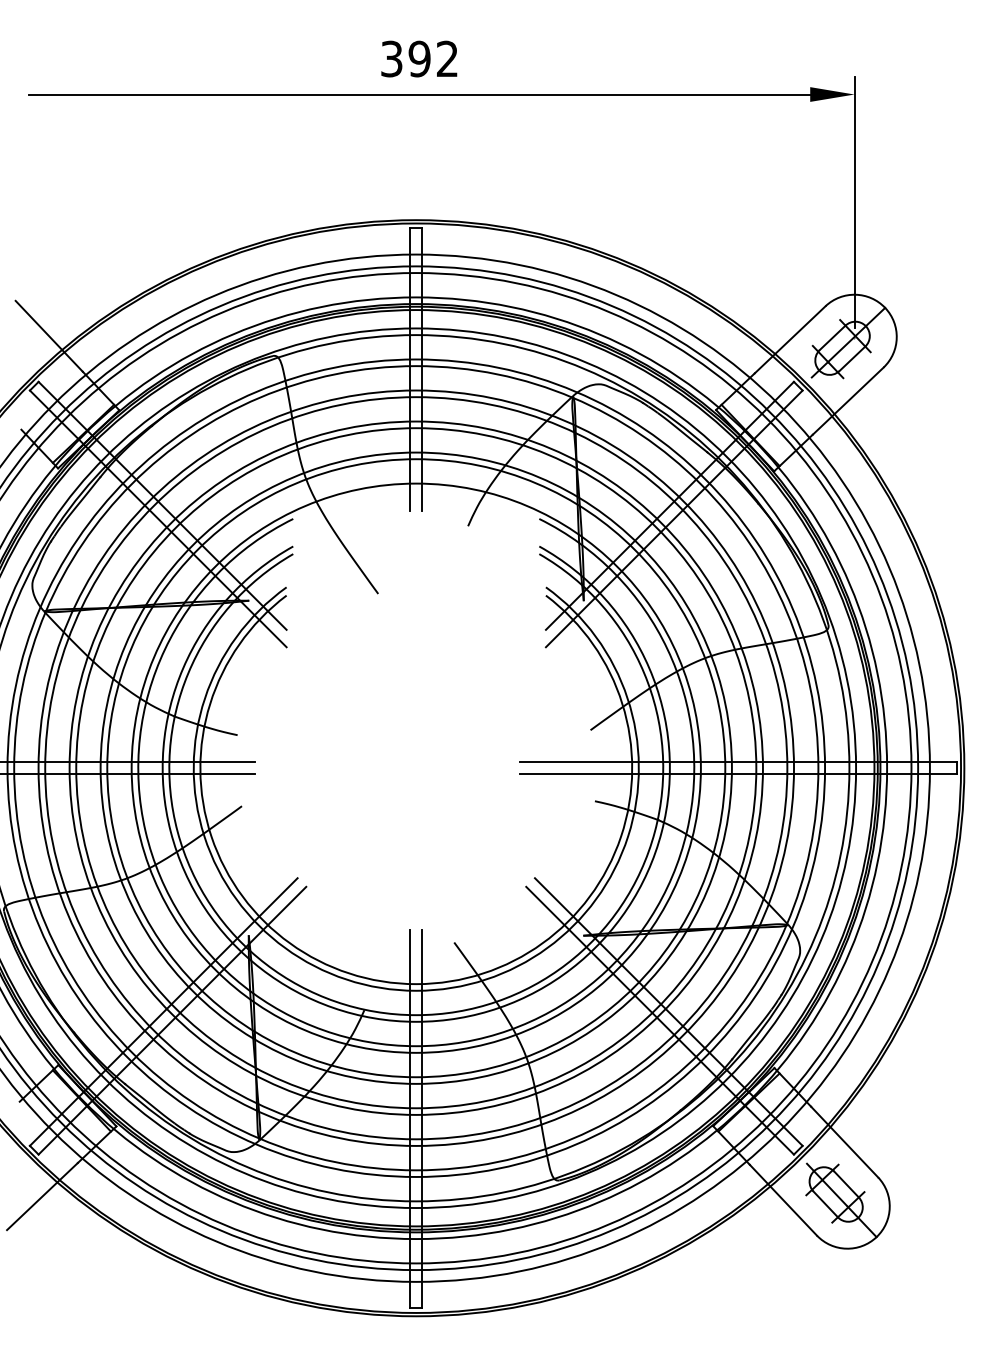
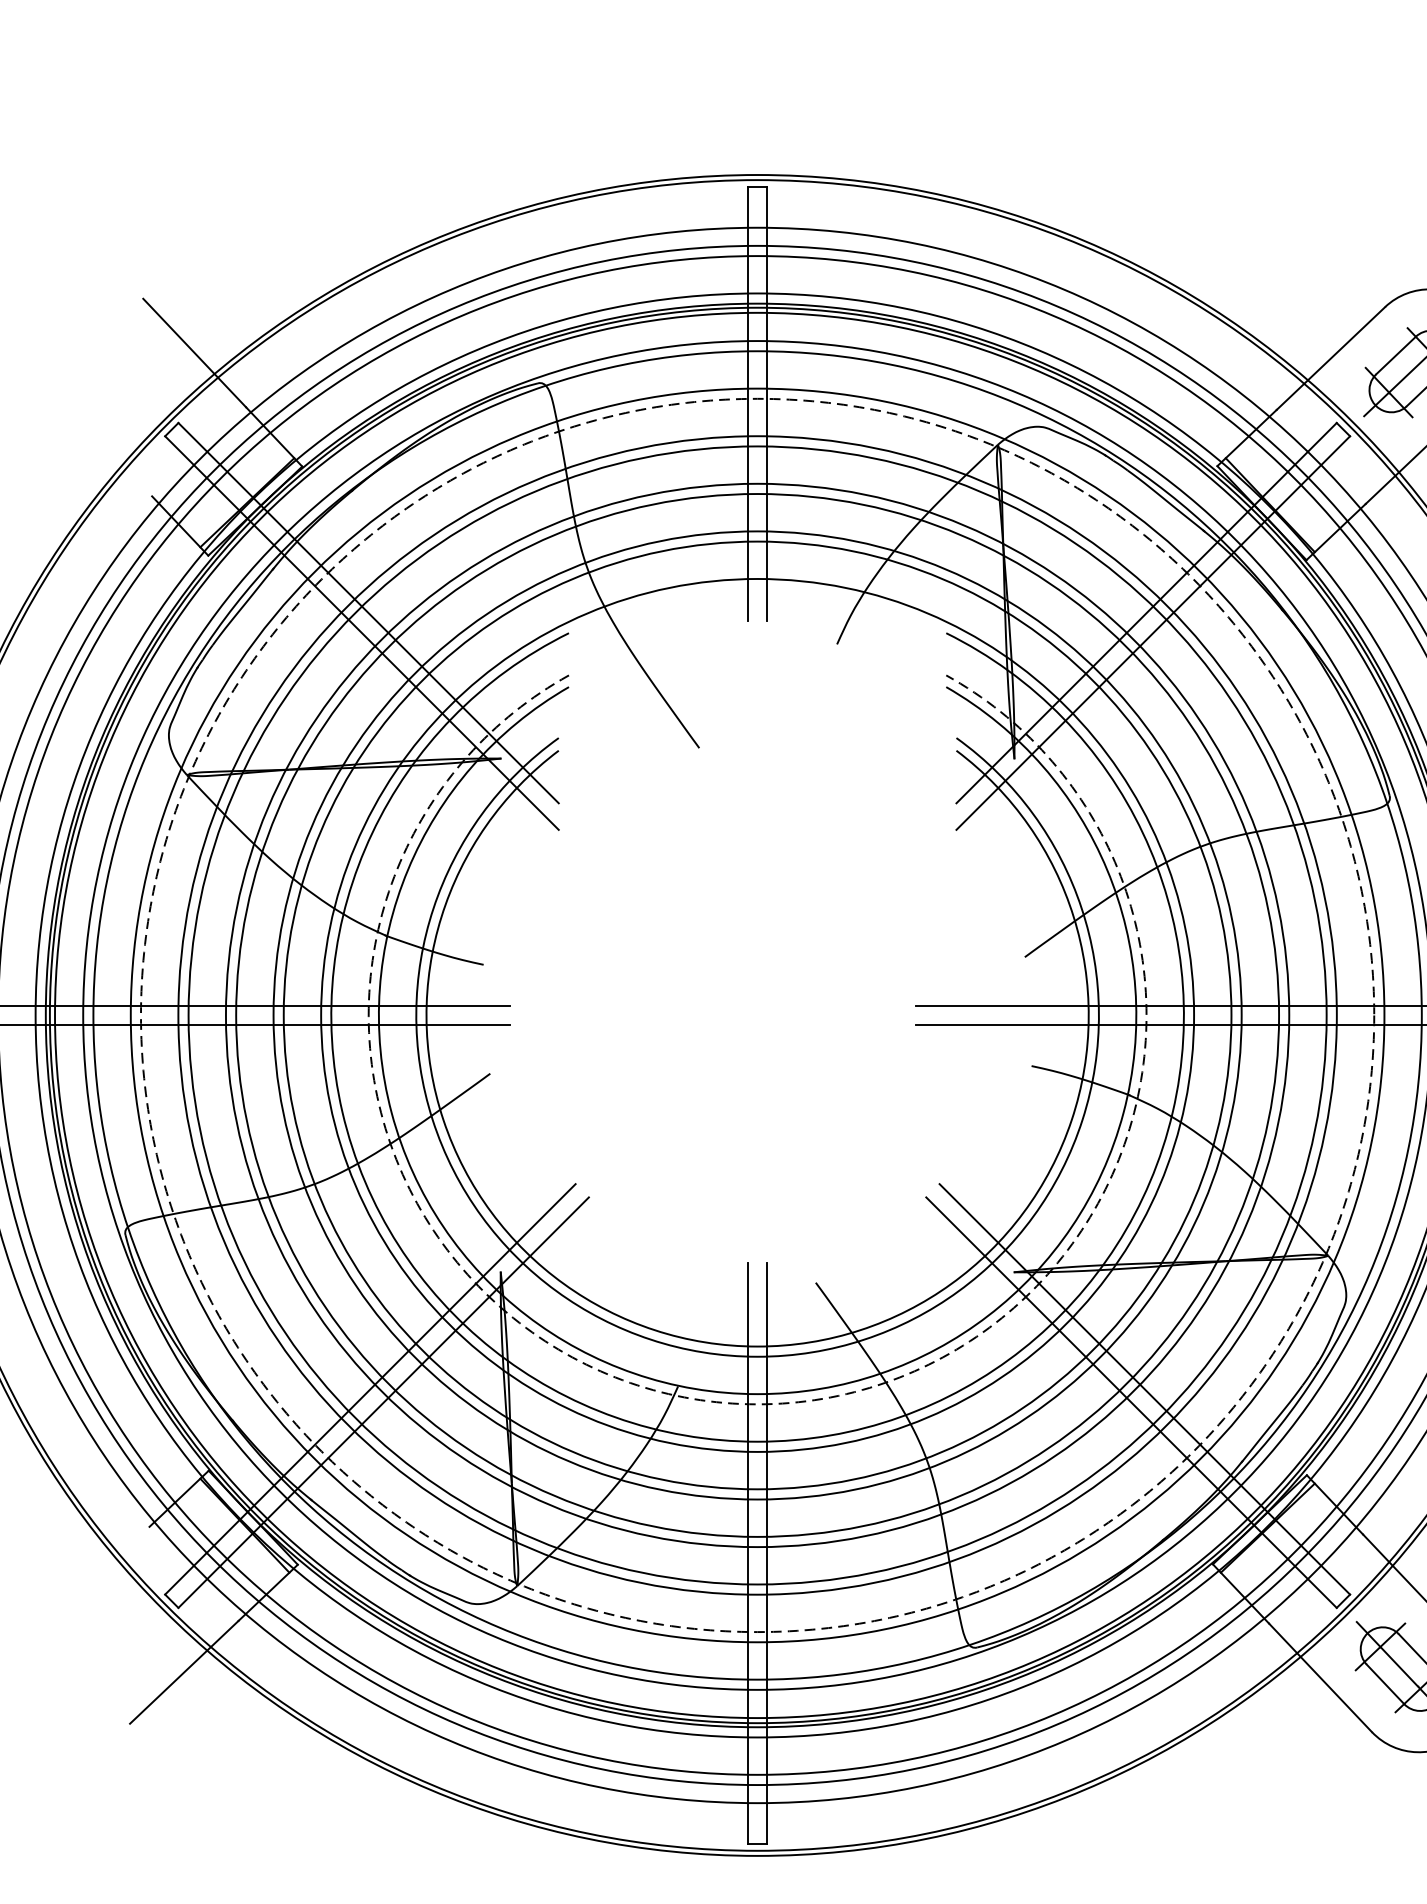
circle: (416, 768) -> (757, 1015), solid -> dashed
arc: (416, 1021) -> (757, 1403), solid -> dashed

